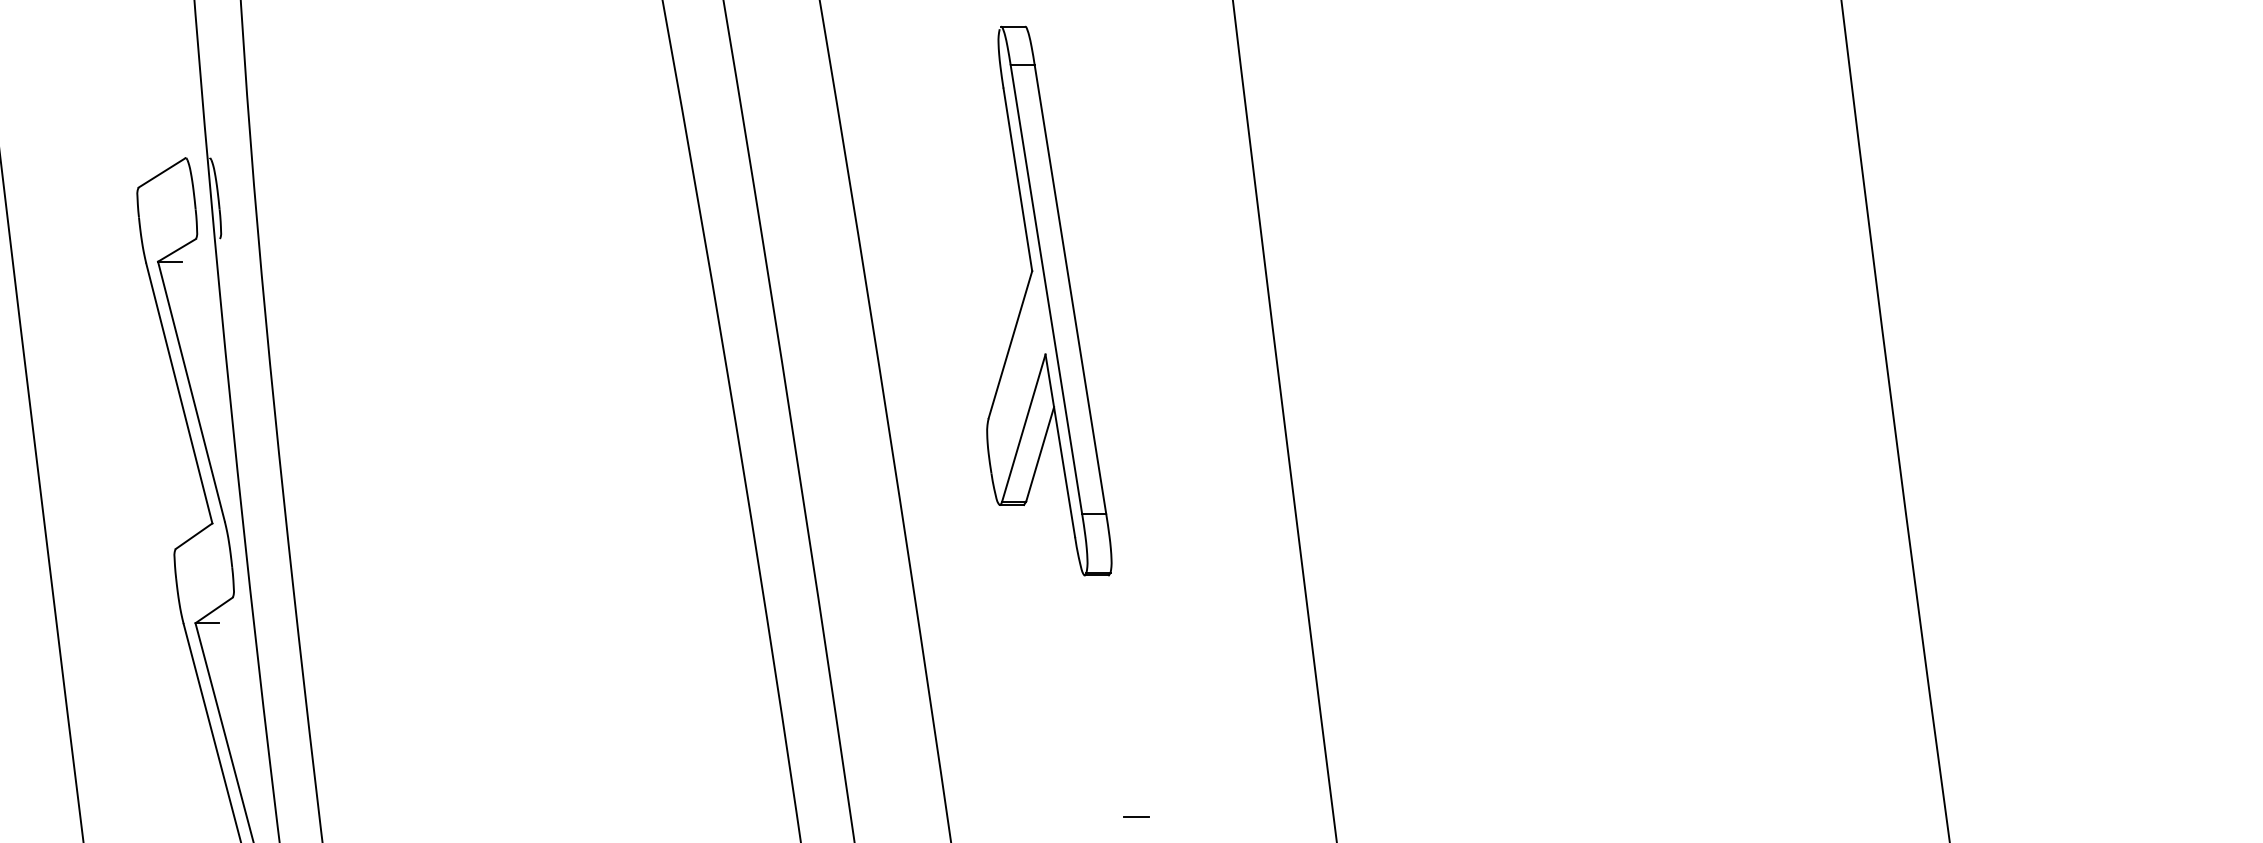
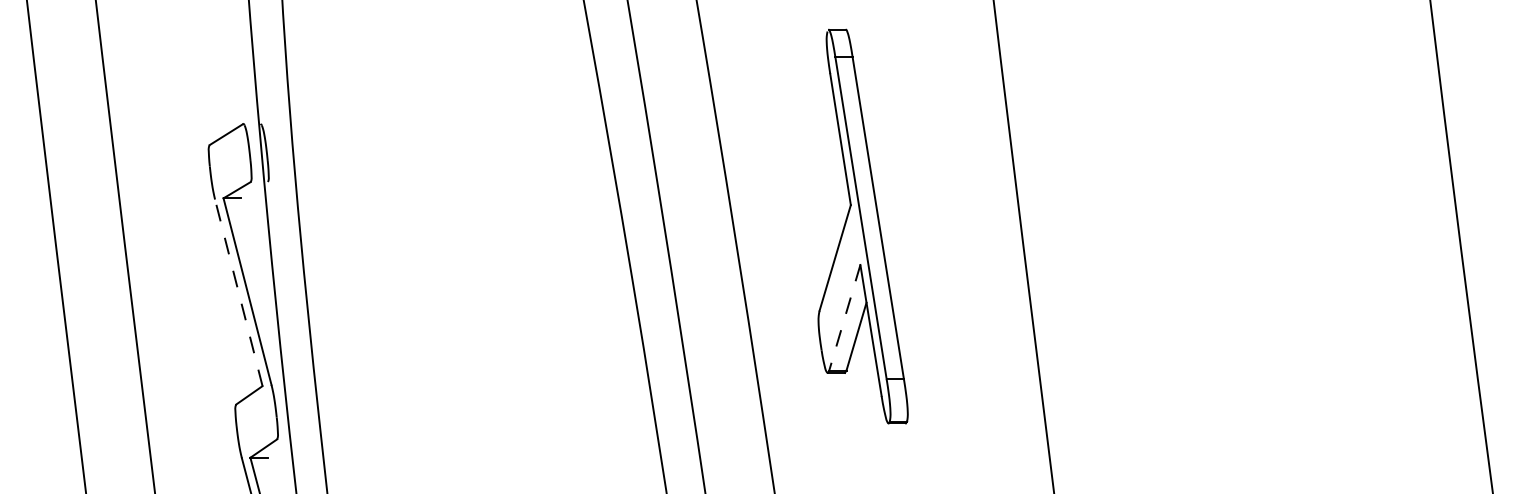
line: (179, 392) -> (238, 292), solid -> dashed
line: (1023, 428) -> (844, 318), solid -> dashed

